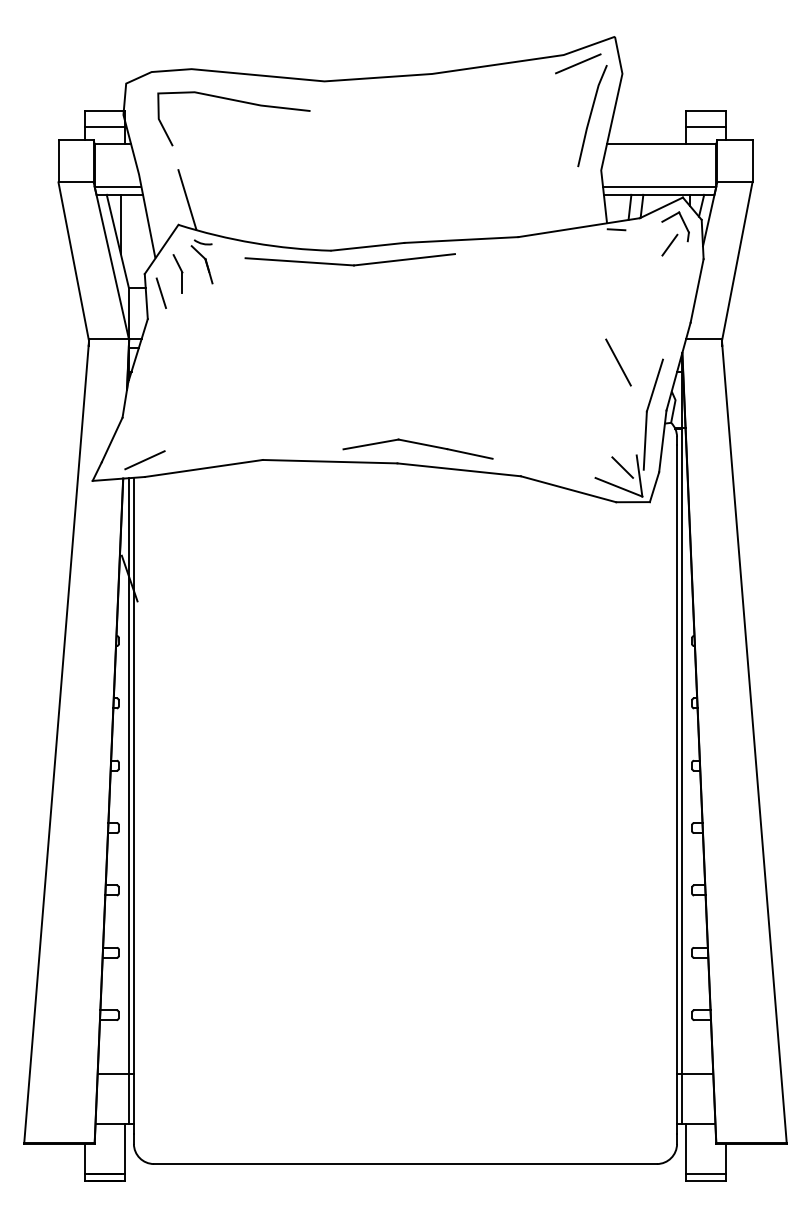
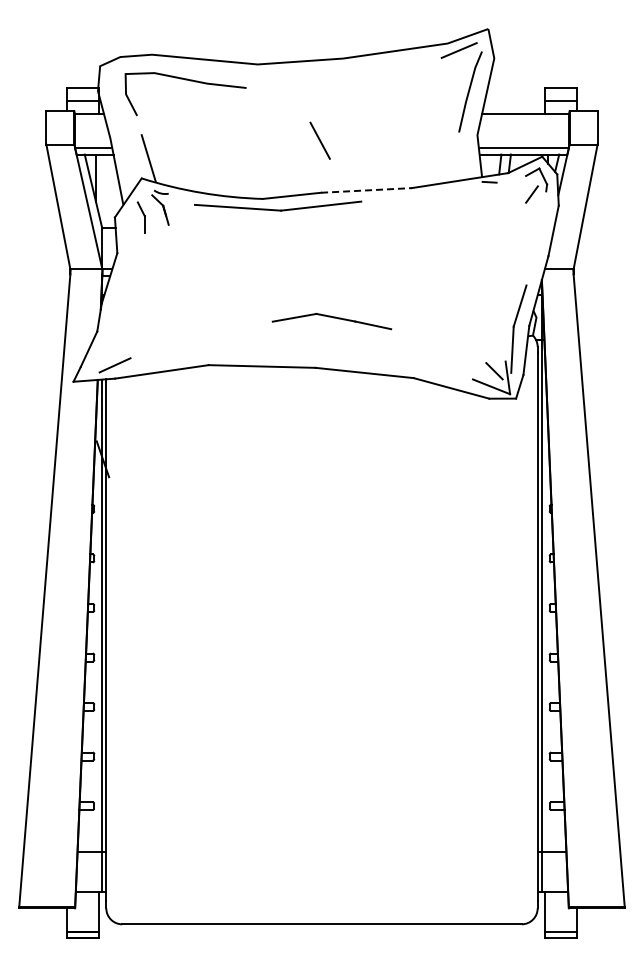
line: (461, 240) -> (366, 190), solid -> dashed
line: (160, 292) -> (127, 232), removed
line: (617, 362) -> (319, 140), moved
part: (417, 449) -> (331, 321), moved

